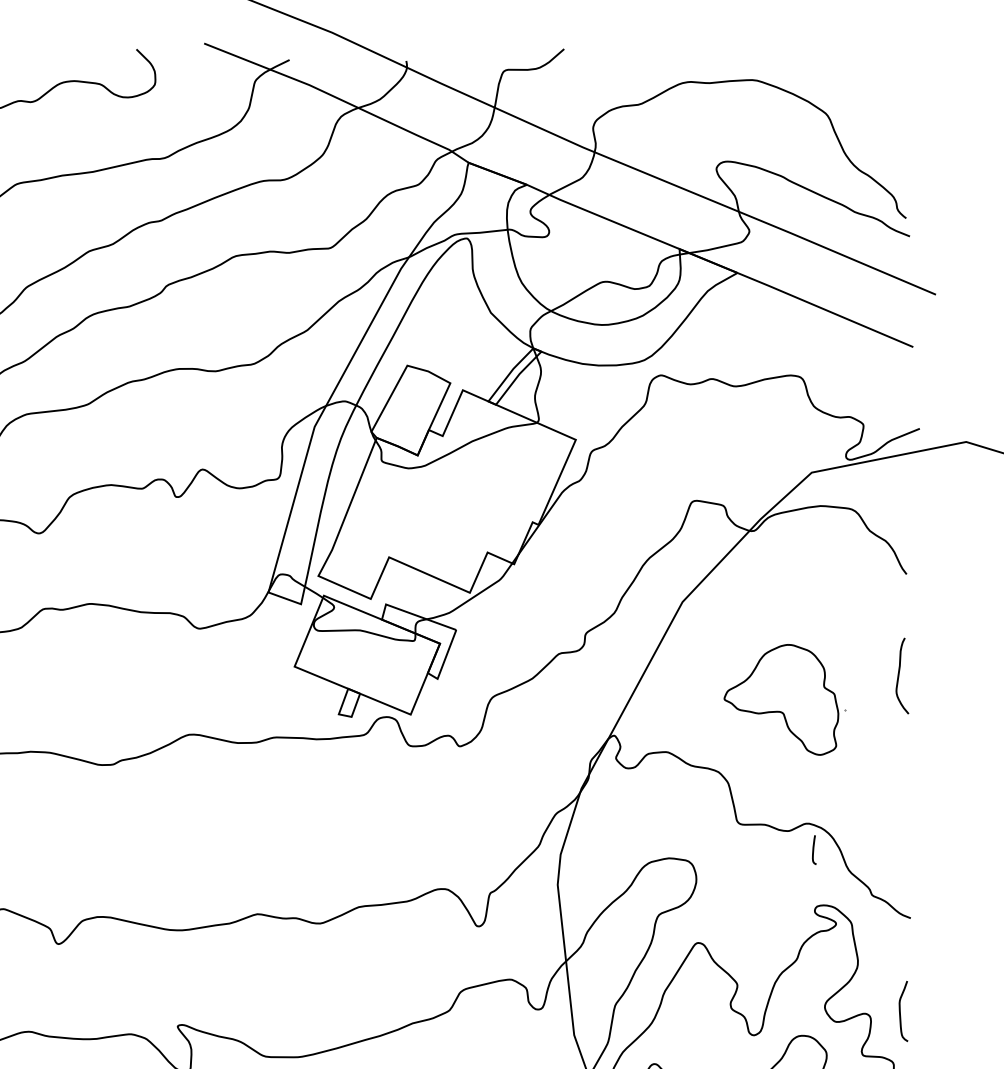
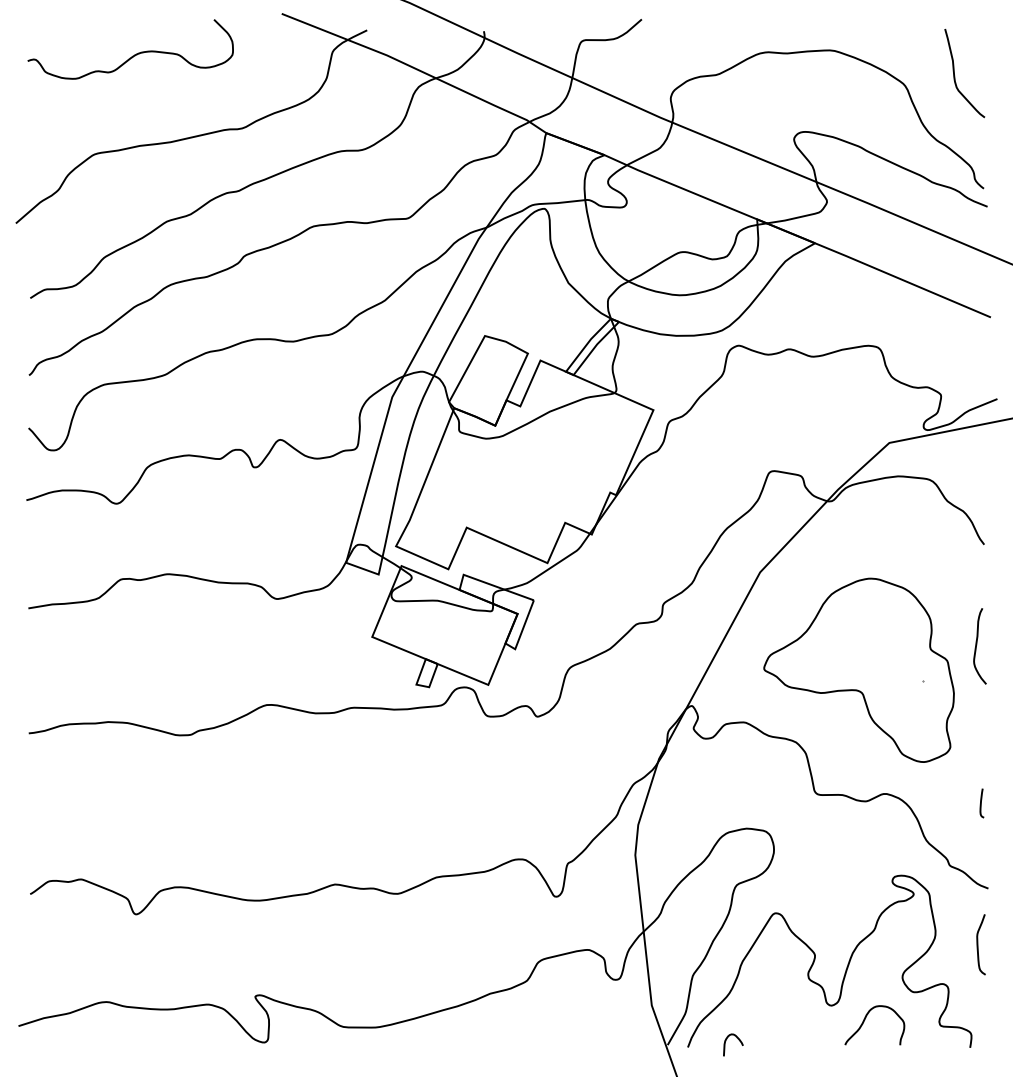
curve: (877, 105) -> (955, 75), added
part: (780, 699) -> (858, 669), size x1.67
curve: (813, 850) -> (981, 803), moved
curve: (900, 1011) -> (978, 944), moved

